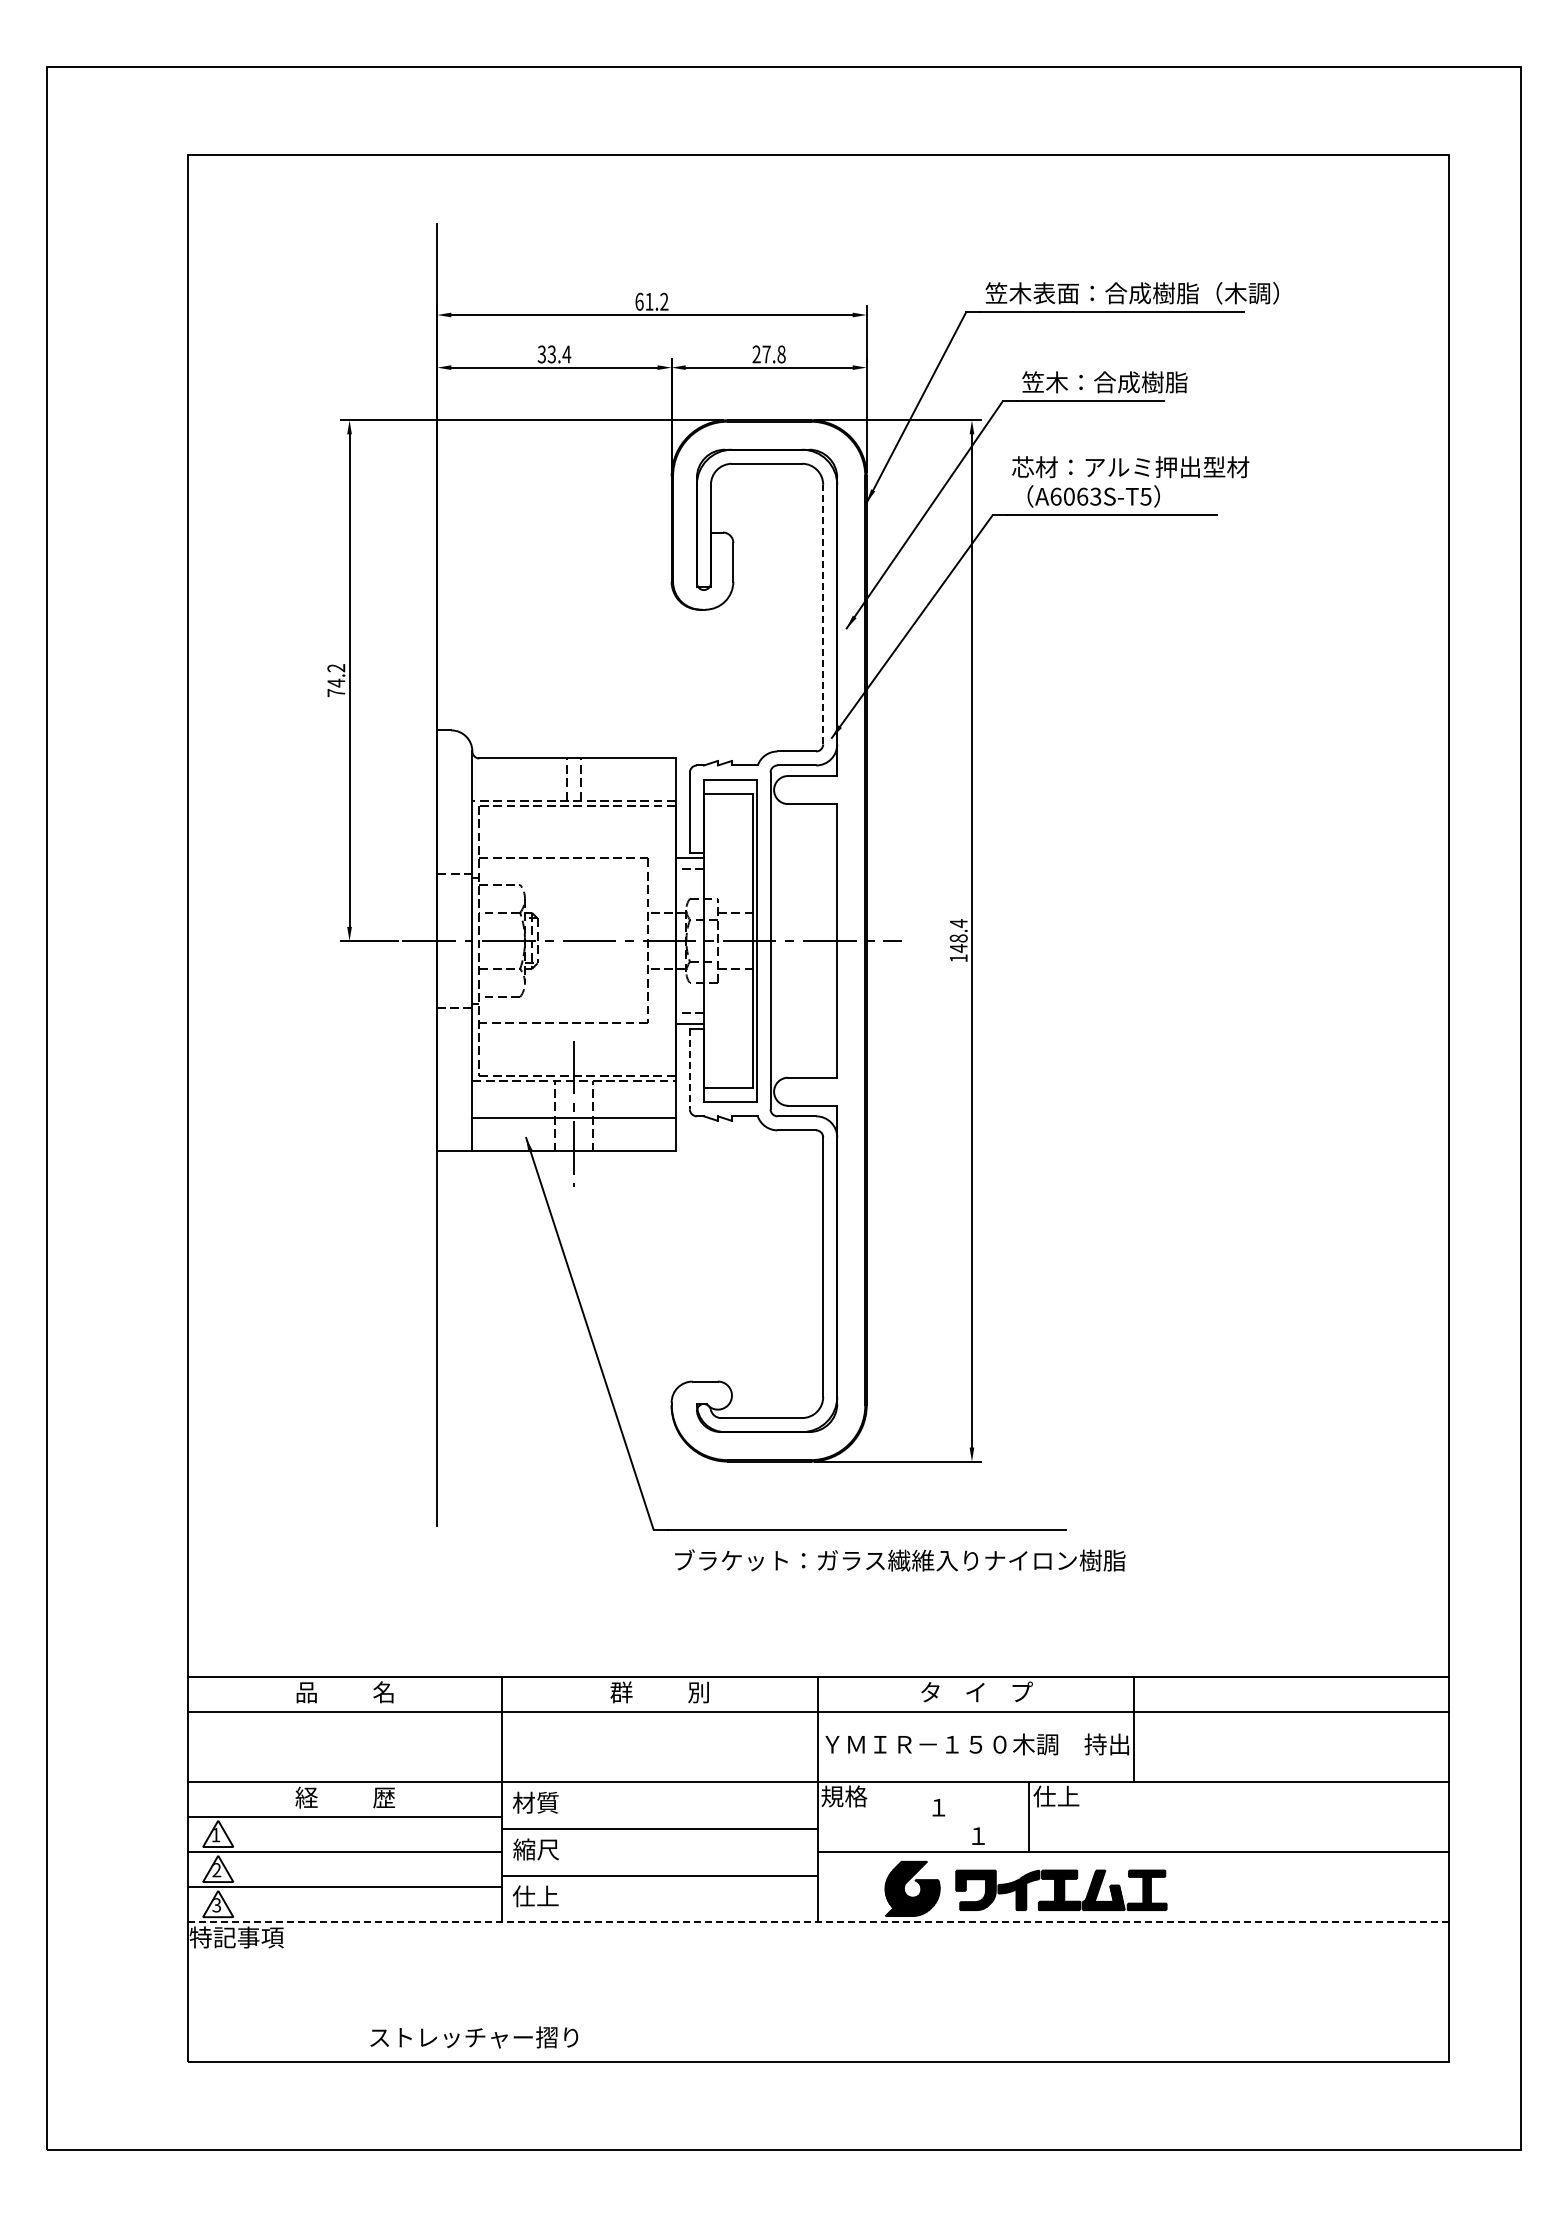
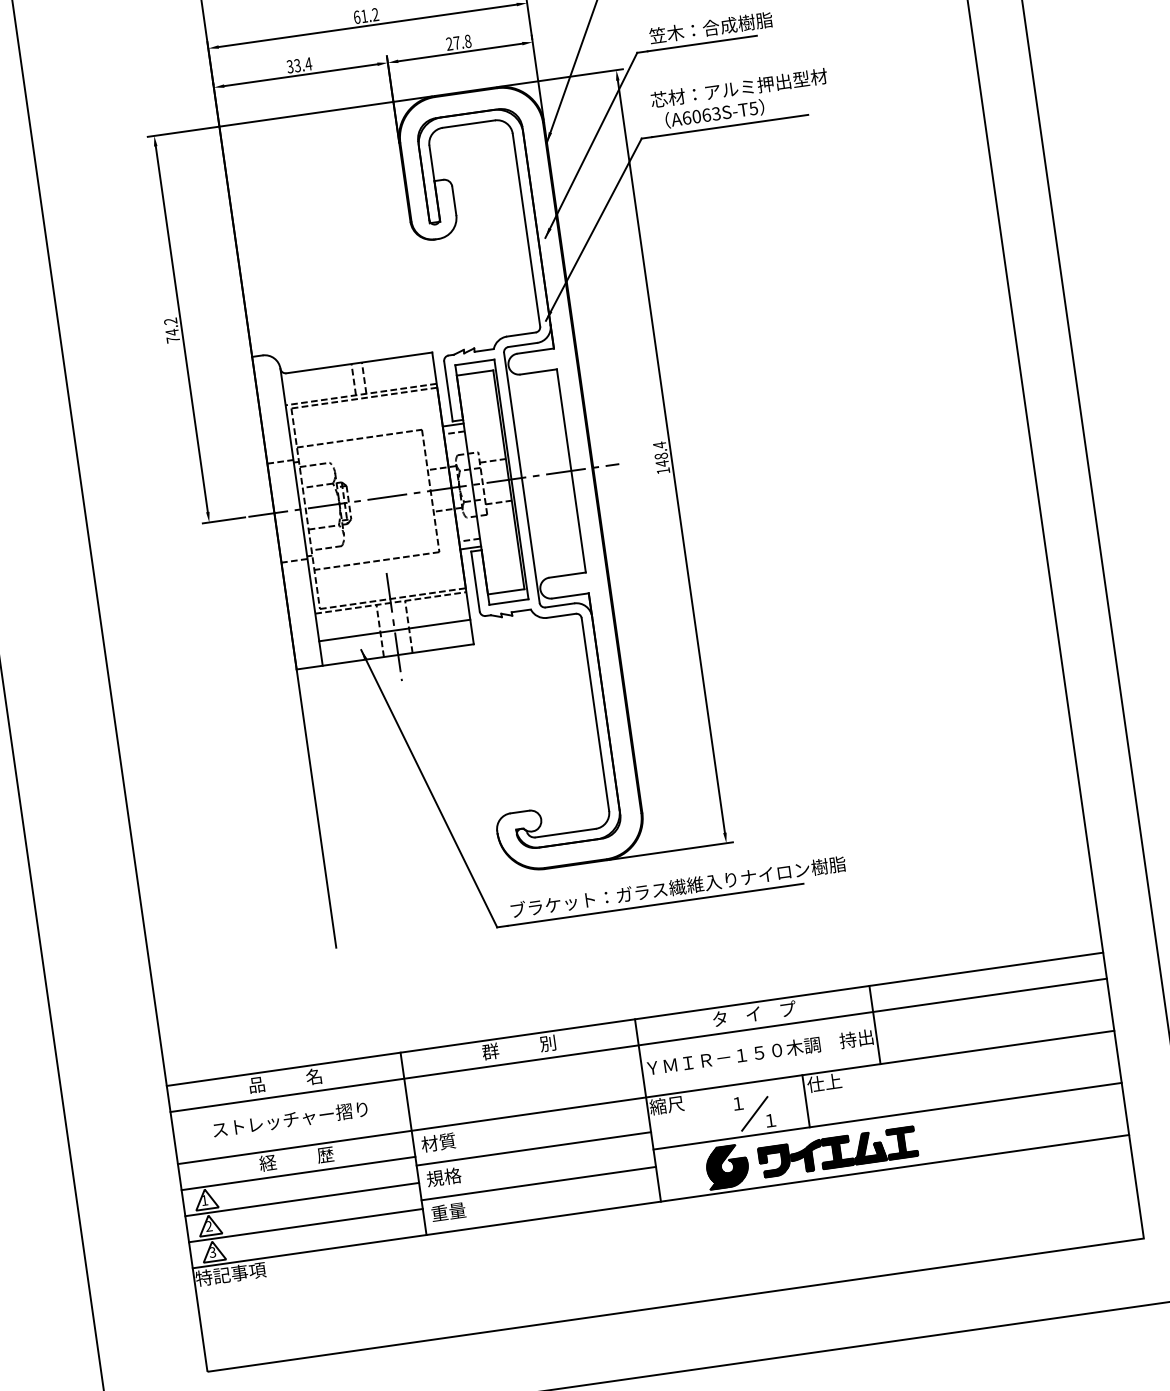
line: (823, 614) -> (526, 230), dashed -> solid
line: (689, 1069) -> (475, 582), dashed -> solid
text: (900, 1560) -> (678, 887), moved
text: (844, 1796) -> (667, 1105), 規格 -> 縮尺
line: (958, 1824) -> (754, 1114), added
text: (536, 1849) -> (444, 1177), 縮尺 -> 規格
text: (535, 1896) -> (448, 1212), 仕上 -> 重量
line: (818, 1922) -> (661, 1201), dashed -> solid
text: (474, 2037) -> (290, 1119), moved

